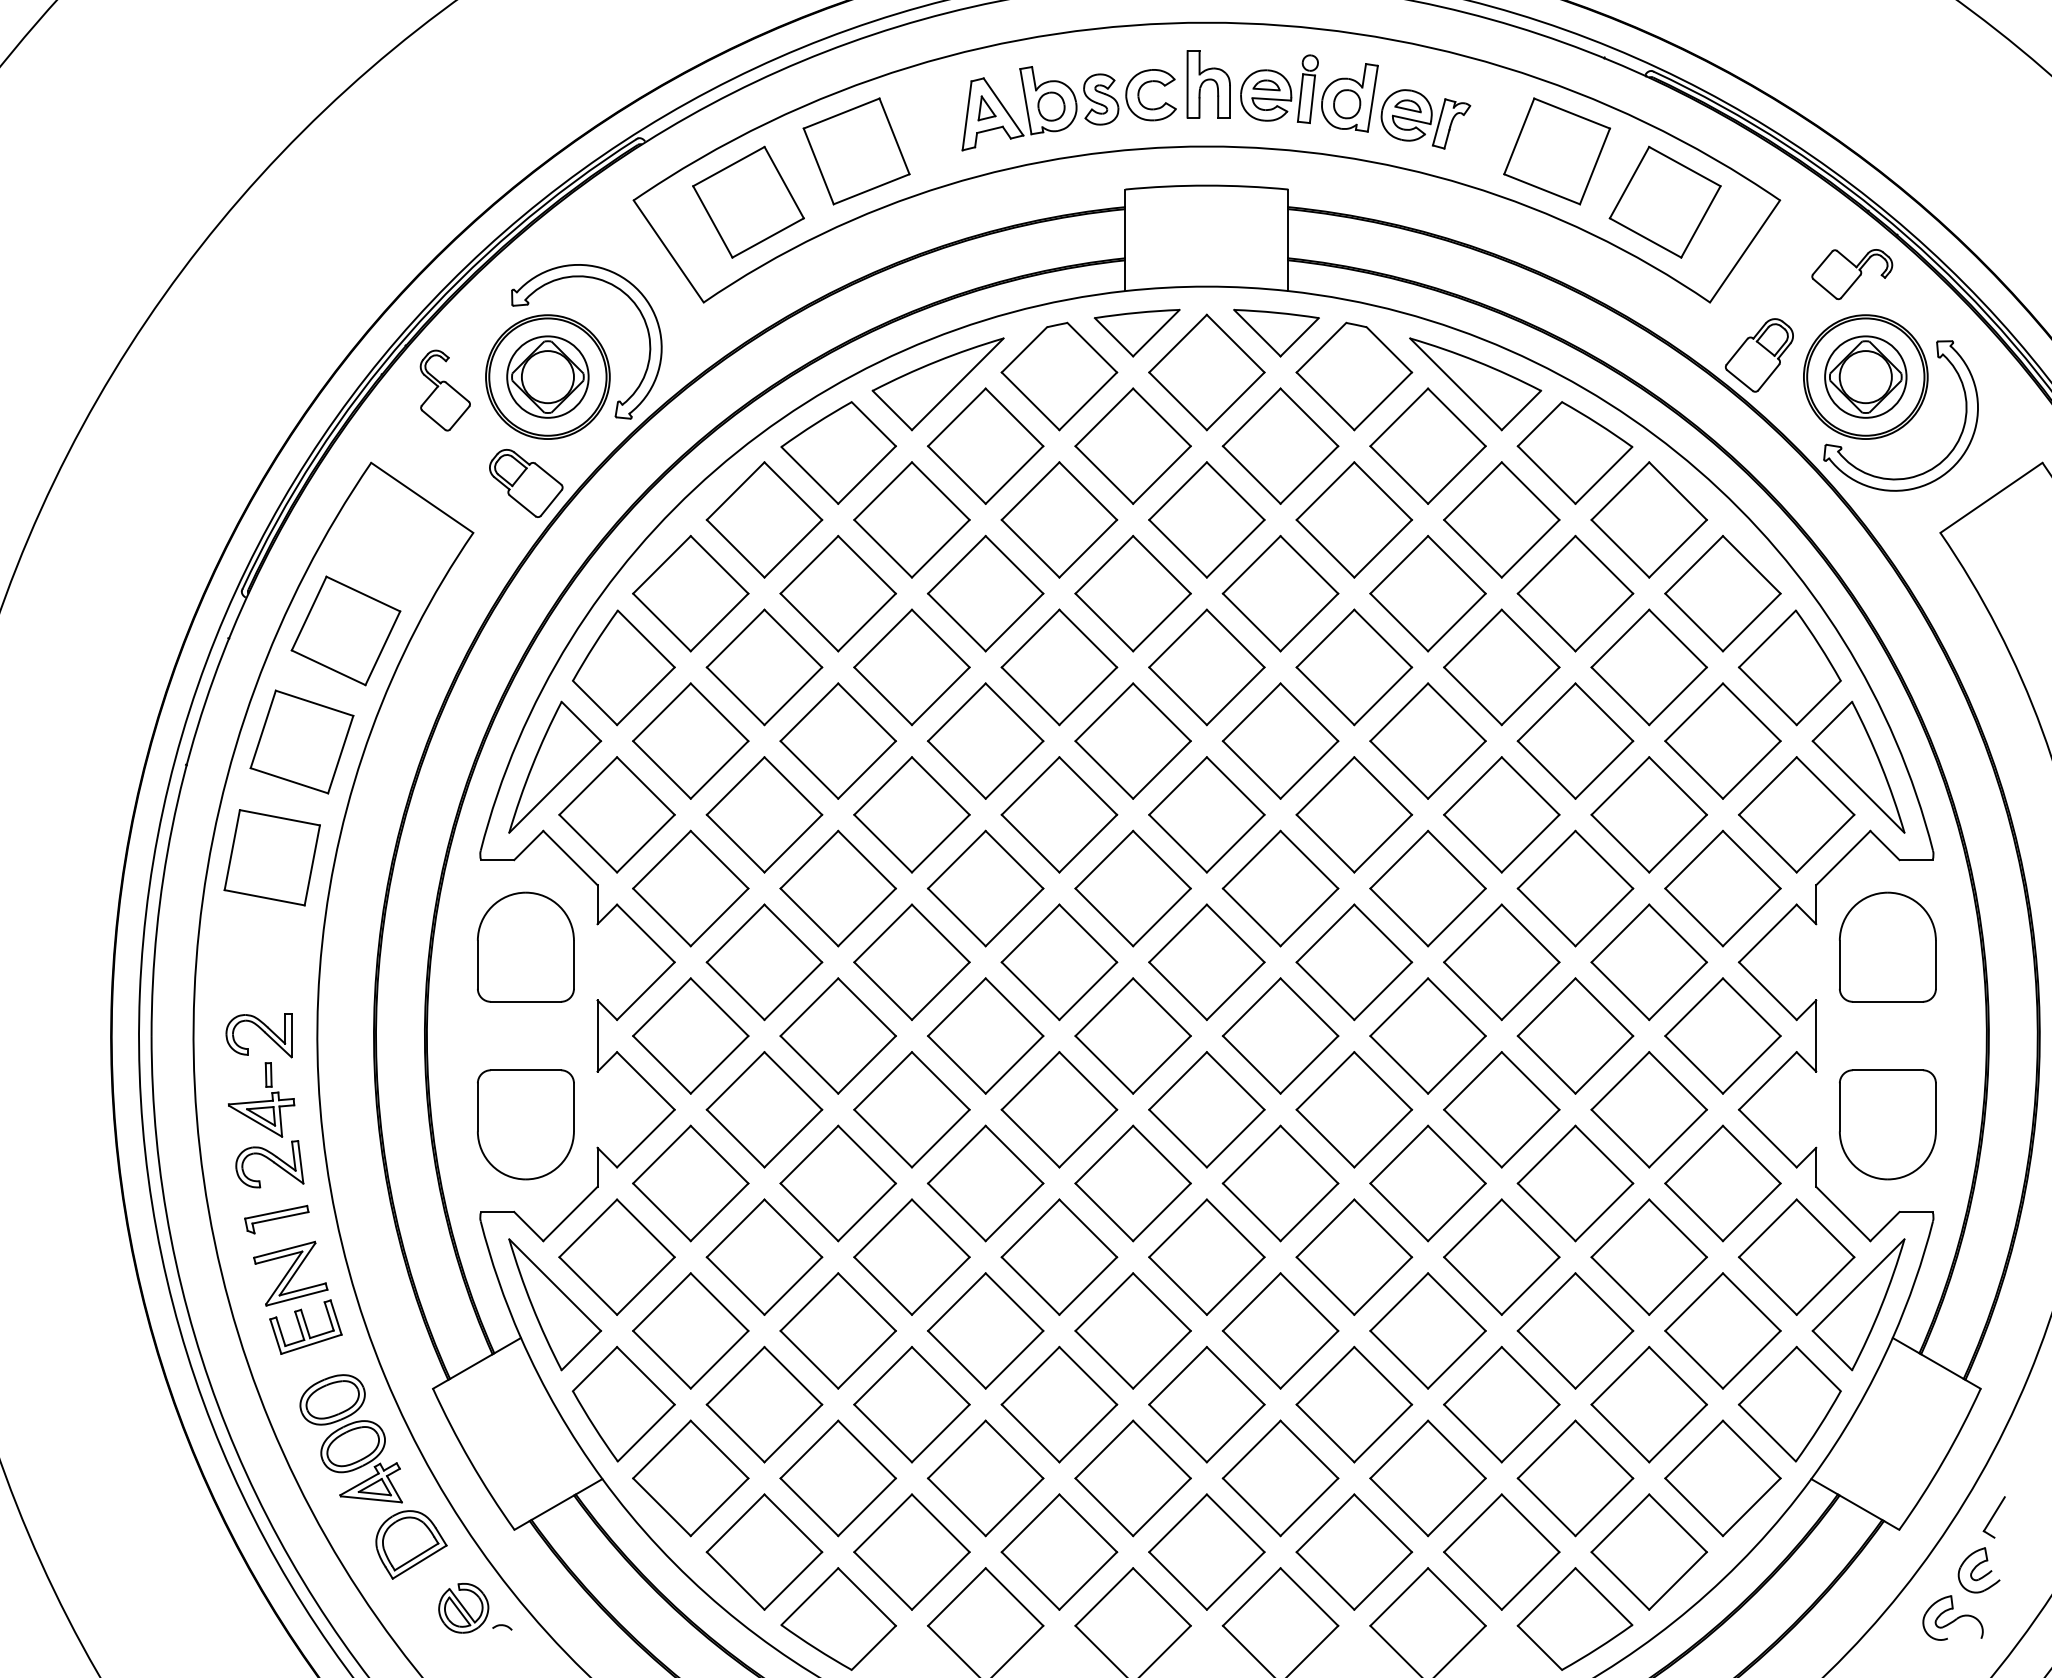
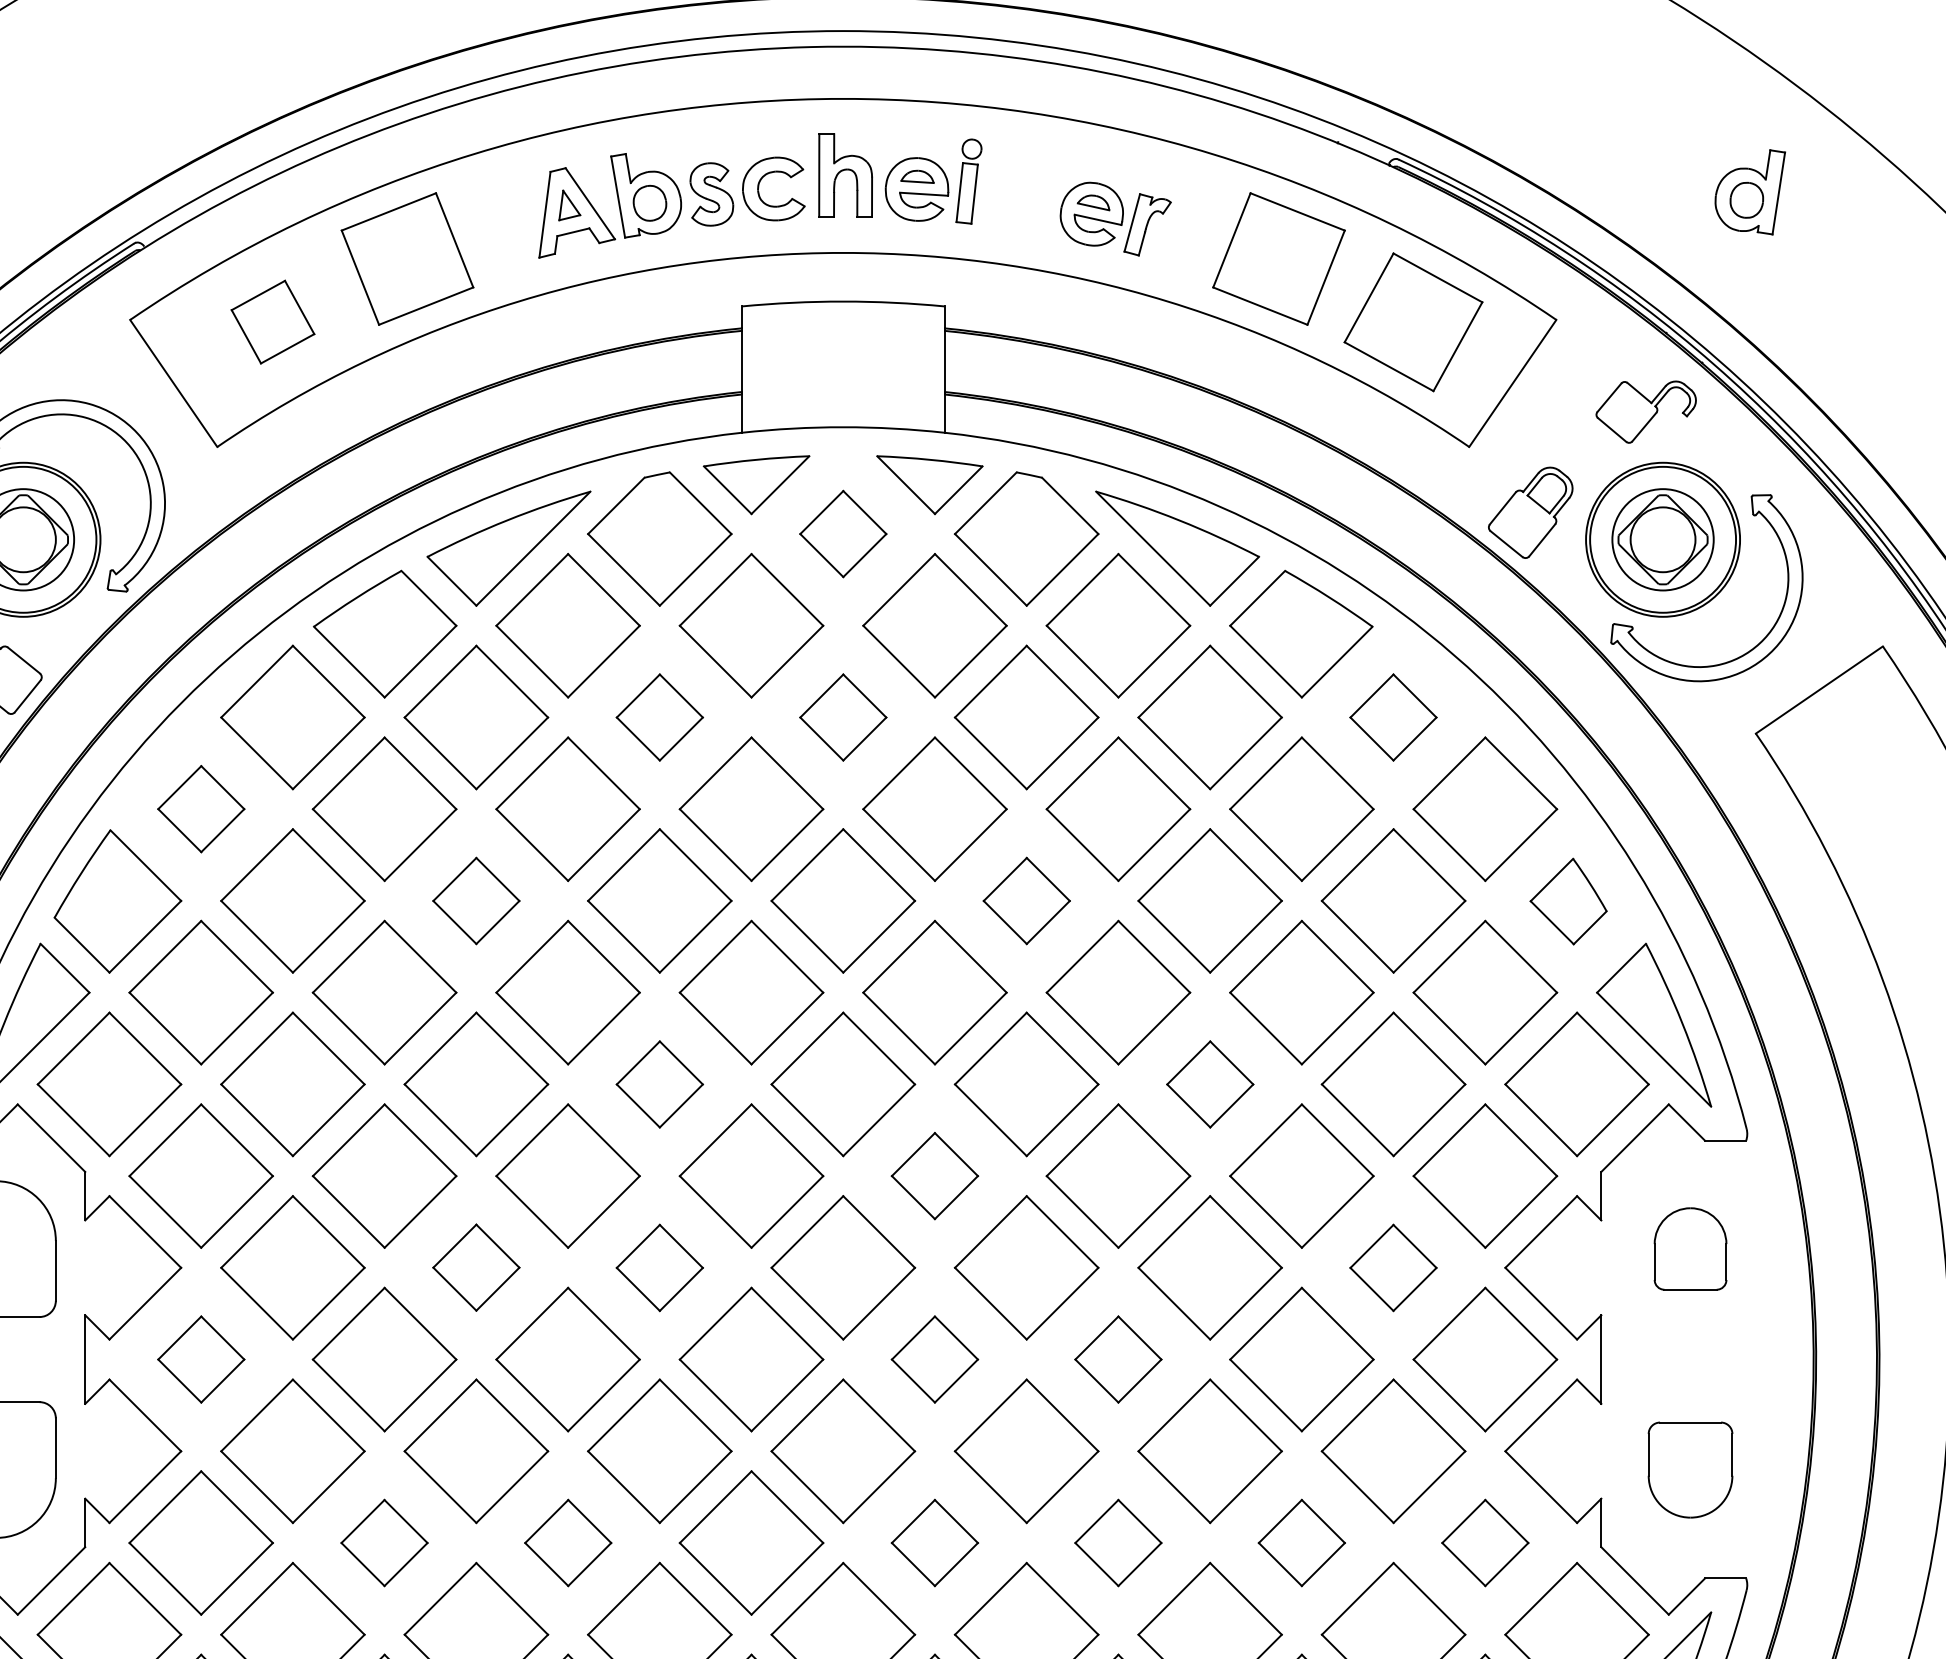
part: (1349, 97) -> (1749, 191), moved
part: (748, 201) -> (273, 321), size x0.6
part: (1206, 372) -> (842, 534), size x0.6
part: (1059, 519) -> (659, 716), size x0.6
part: (1206, 519) -> (842, 716), size x0.6
part: (1648, 519) -> (1392, 716), size x0.6
part: (690, 593) -> (200, 809), size x0.6
part: (911, 667) -> (475, 901), size x0.6
part: (1354, 667) -> (1026, 901), size x0.6
part: (1789, 667) -> (1568, 901), size x0.6
part: (1059, 814) -> (659, 1083), size x0.6
part: (1501, 814) -> (1209, 1083), size x0.6
part: (1280, 888) -> (934, 1176), size x0.6
part: (1887, 946) -> (1690, 1248), size x0.6
part: (911, 961) -> (475, 1266), size x0.6
part: (1059, 962) -> (659, 1268), size x0.6
part: (1648, 962) -> (1392, 1268), size x0.6
part: (690, 1035) -> (200, 1358), size x0.6
part: (1280, 1035) -> (934, 1358), size x0.6
part: (1427, 1035) -> (1117, 1358), size x0.6
part: (1887, 1124) -> (1690, 1469), size x0.7
part: (837, 1183) -> (383, 1543), size x0.6
part: (985, 1183) -> (567, 1543), size x0.6
part: (1280, 1183) -> (934, 1543), size x0.6
part: (1427, 1183) -> (1117, 1543), size x0.6
part: (1575, 1183) -> (1301, 1543), size x0.6
part: (1722, 1183) -> (1484, 1543), size x0.6

